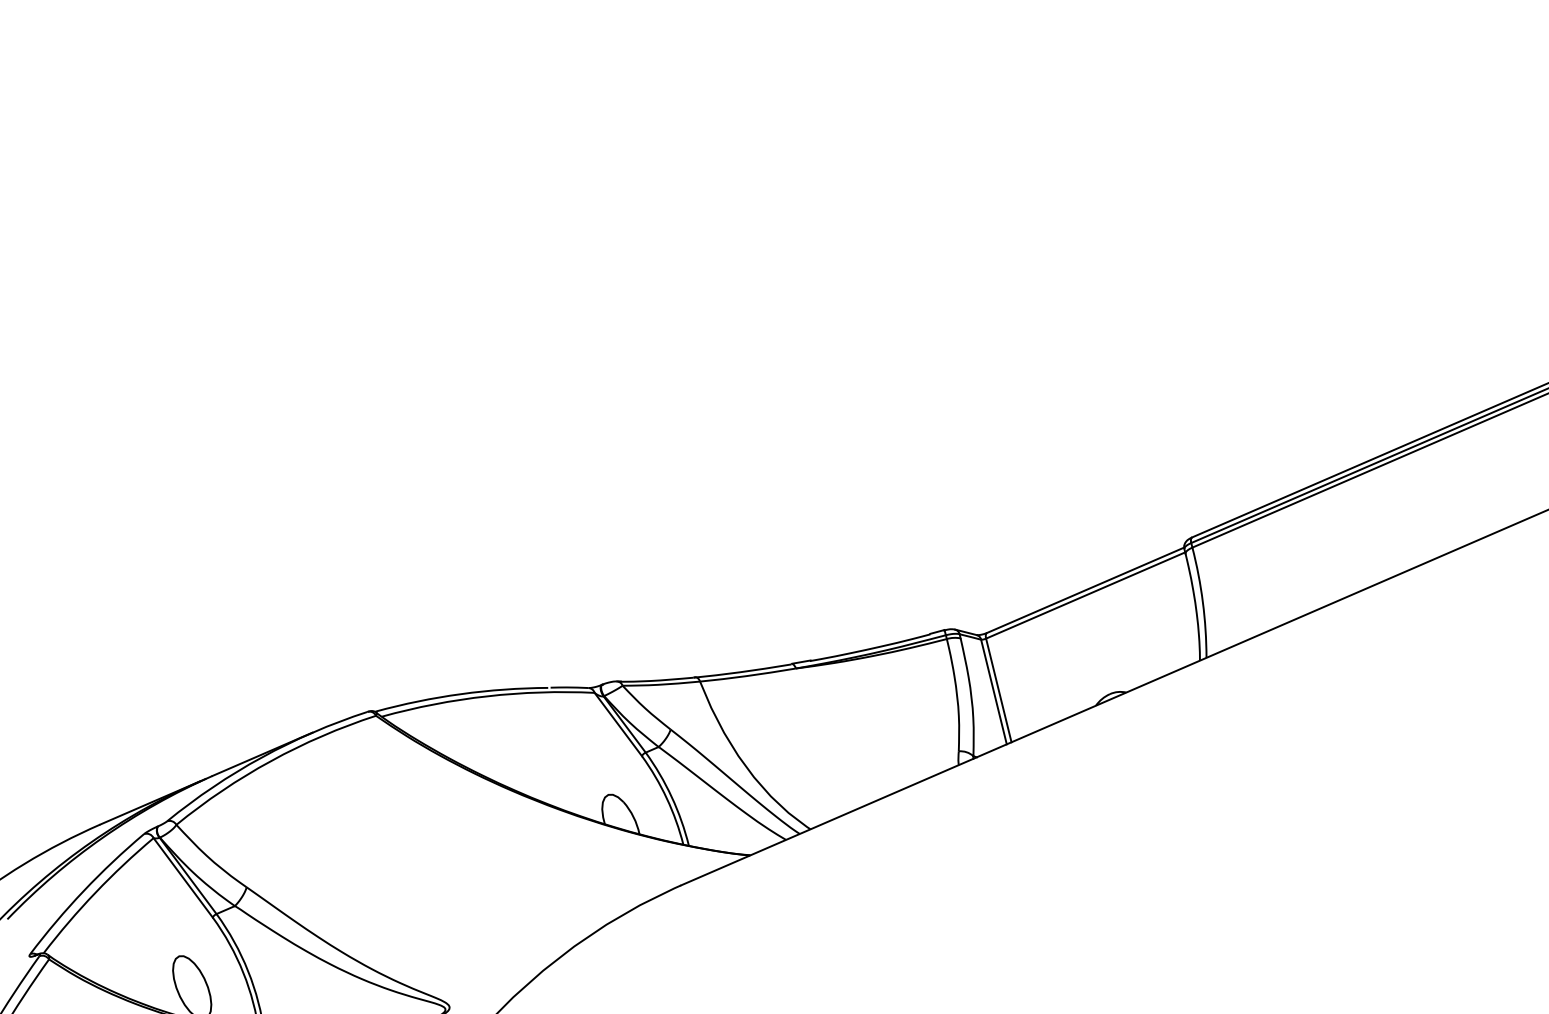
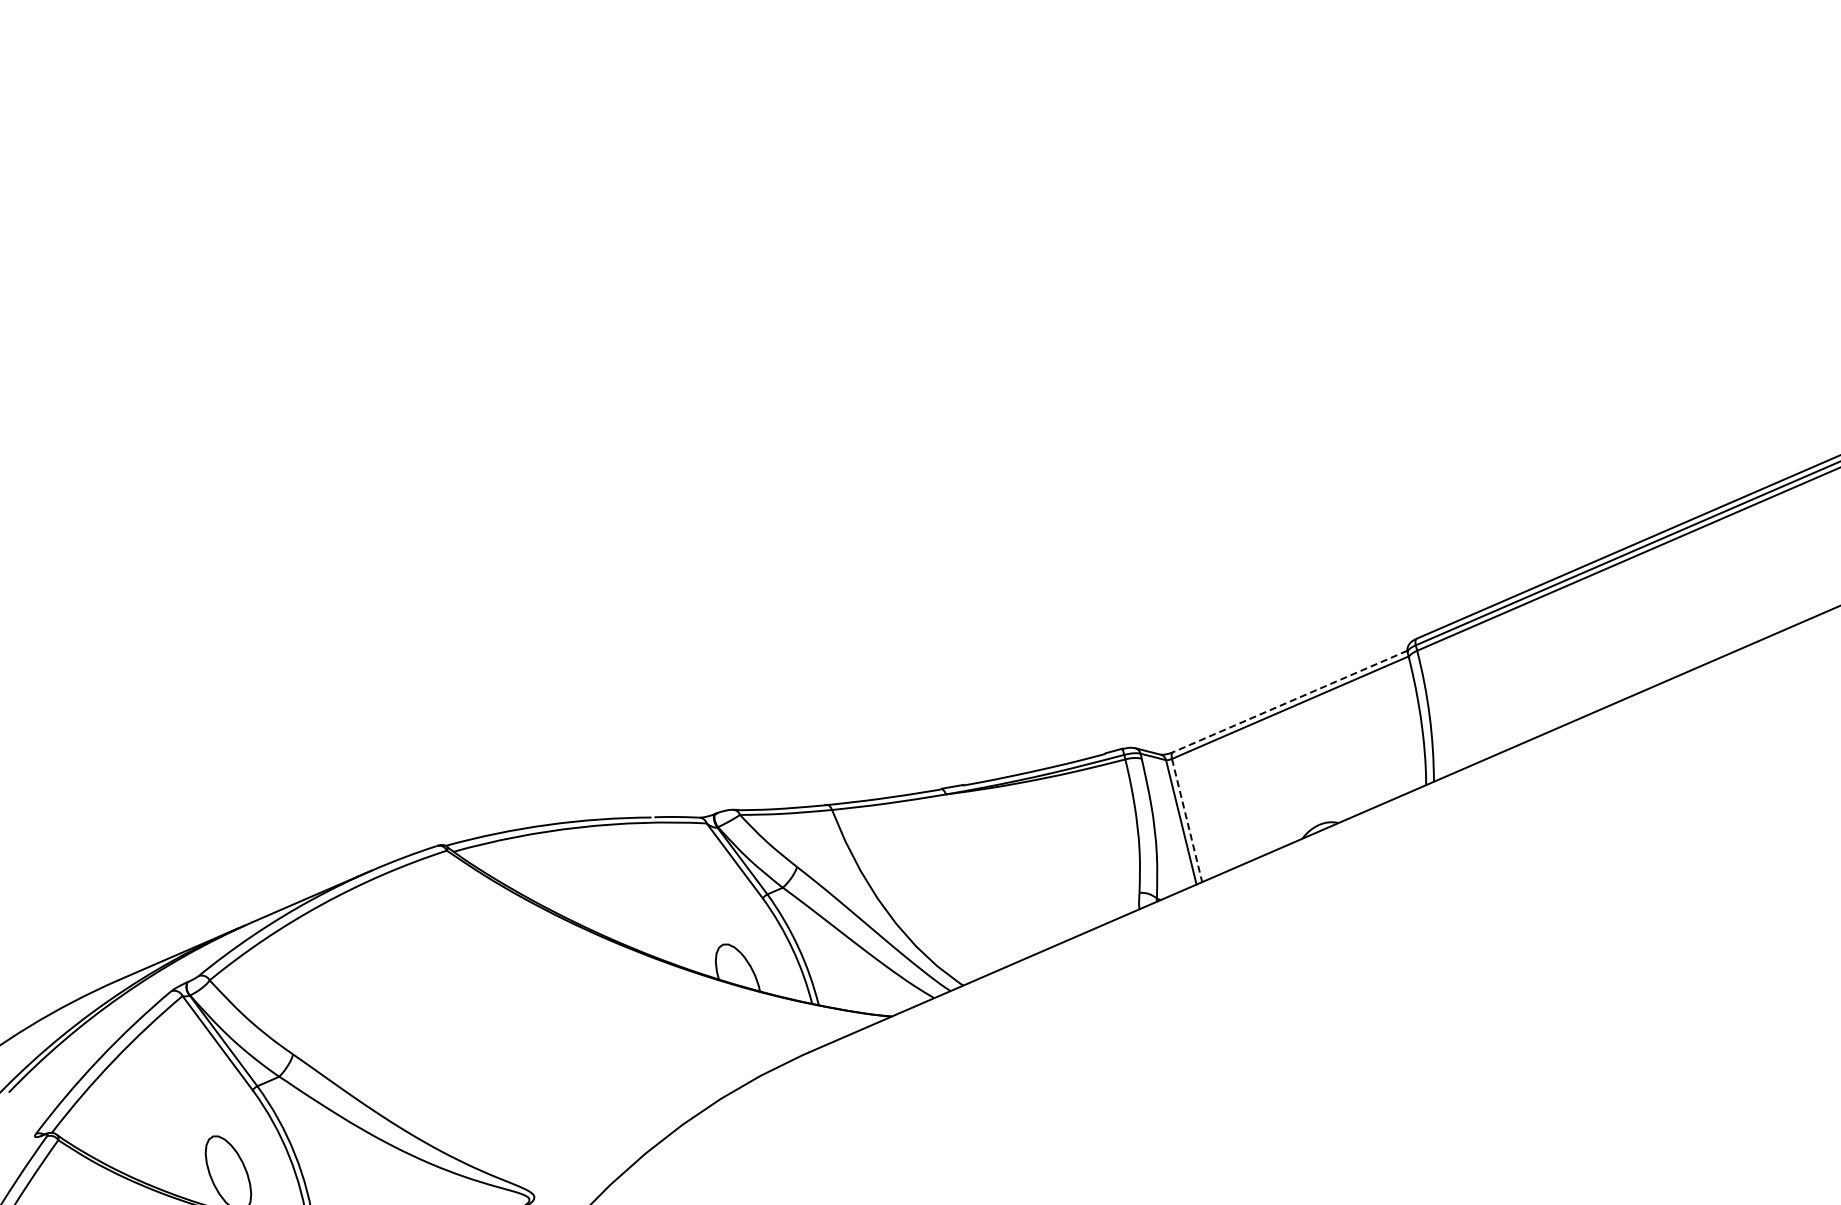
line: (1085, 590) -> (1290, 701), solid -> dashed
line: (999, 691) -> (1187, 821), solid -> dashed

